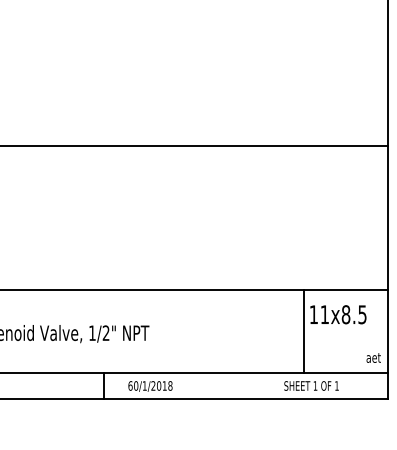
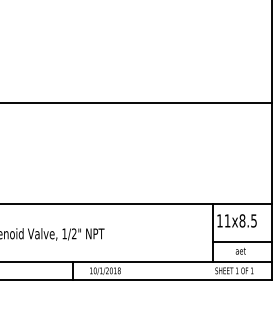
line: (345, 344) -> (242, 241), added
text: (373, 357) -> (240, 250), moved
text: (130, 385) -> (91, 270), 60/1/2018 -> 10/1/2018
text: (311, 385) -> (234, 270), moved

